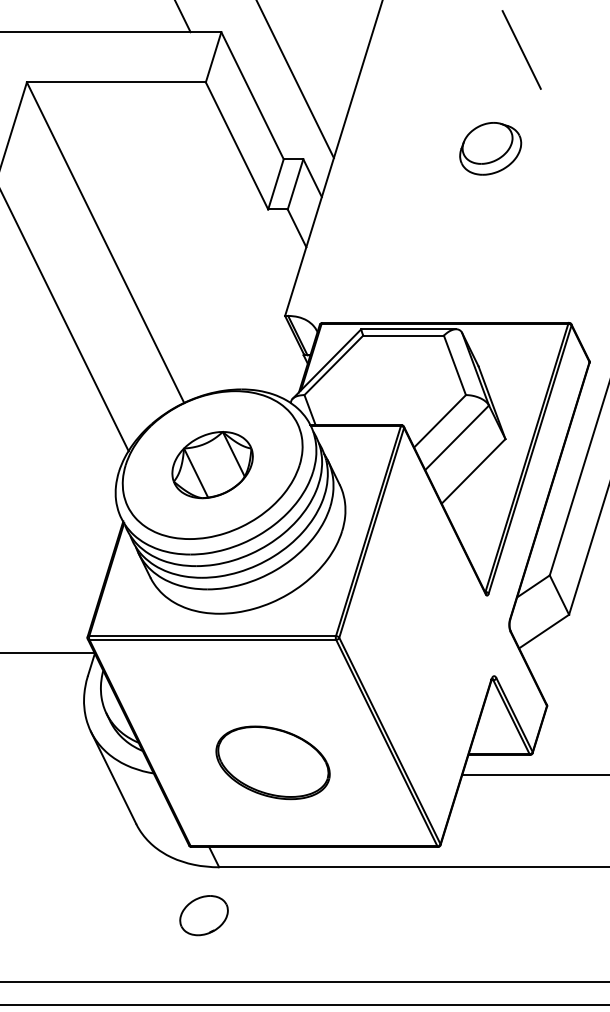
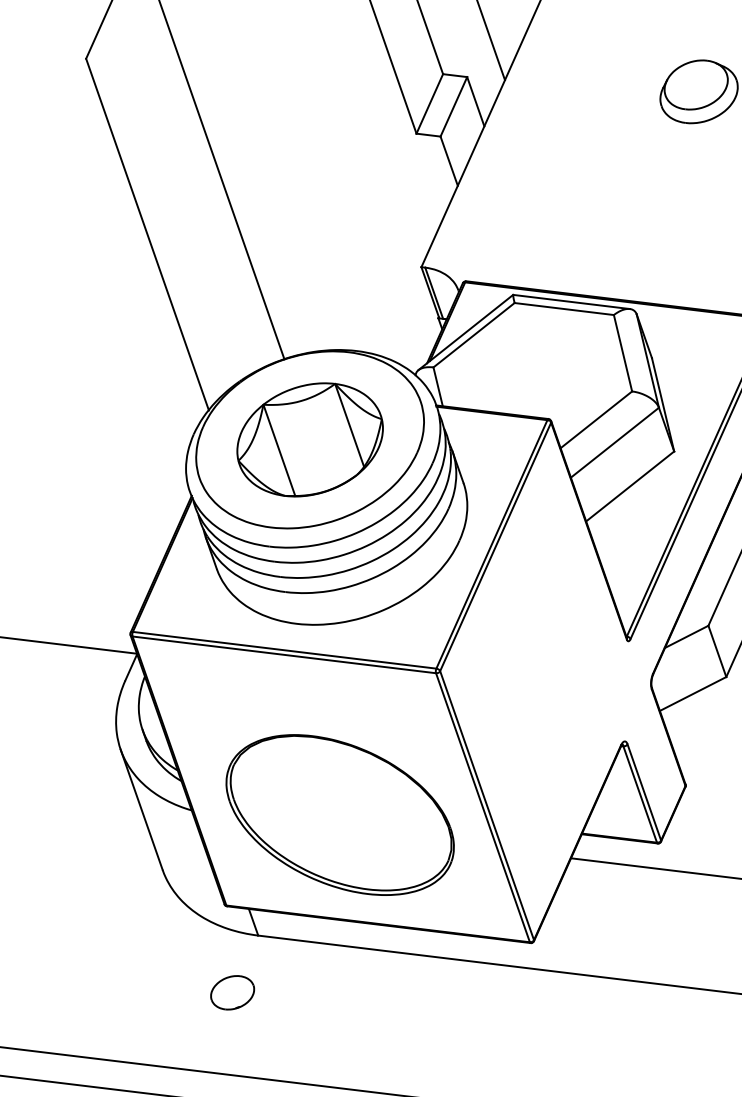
part: (212, 464) -> (310, 439), size x1.43
part: (272, 762) -> (339, 814), size x1.67
part: (204, 915) -> (233, 992), size x0.71

